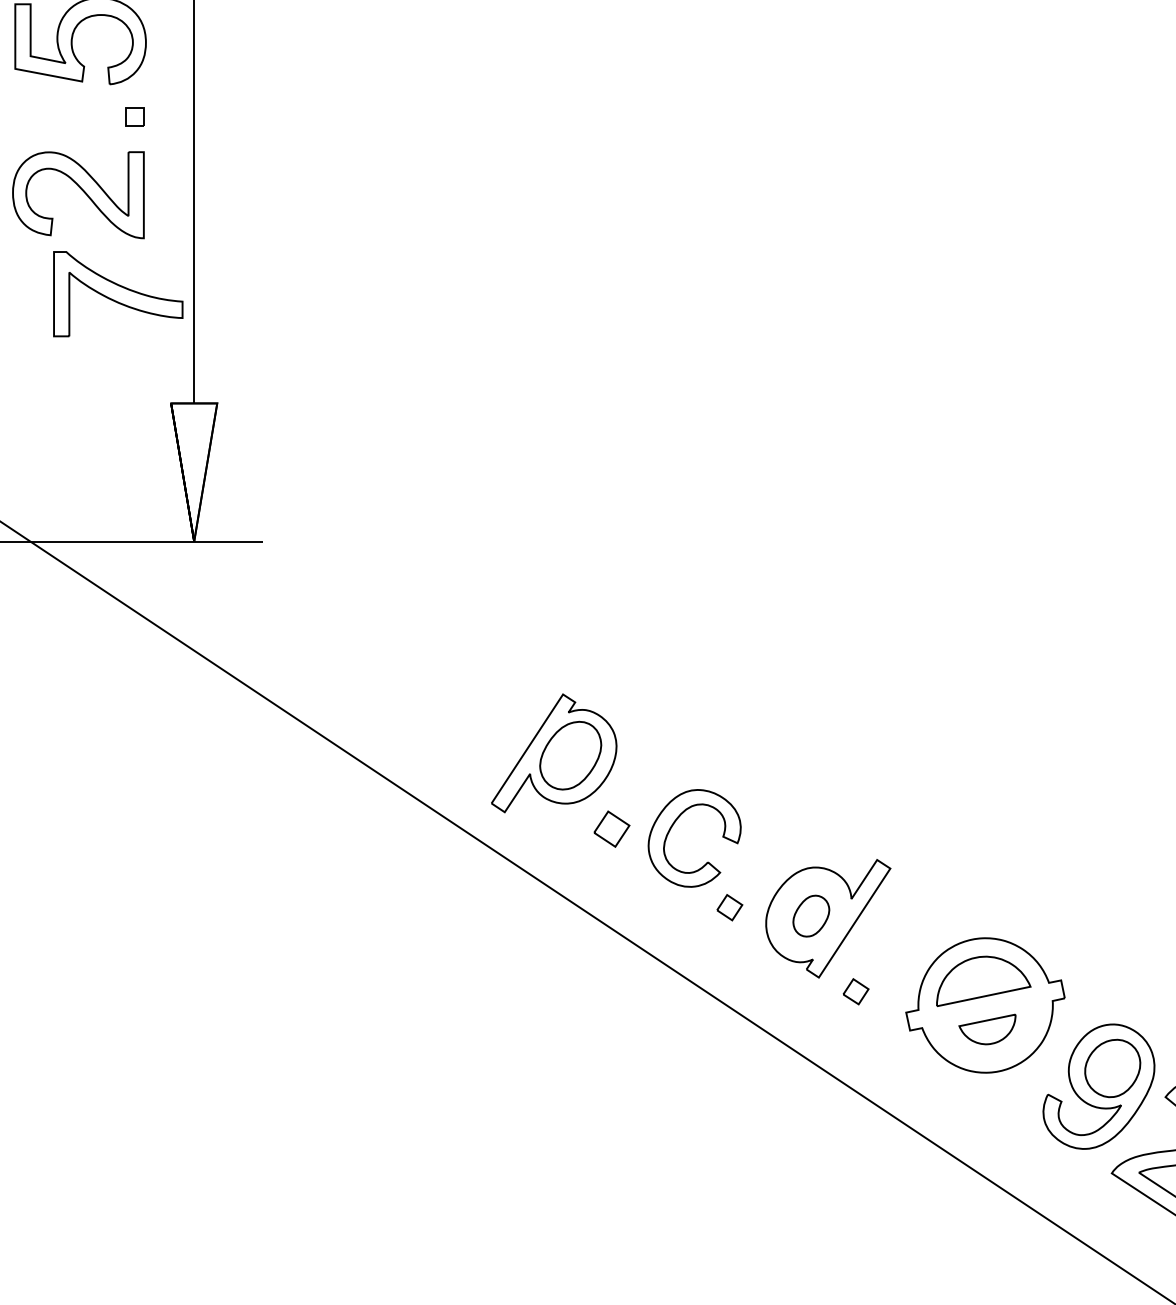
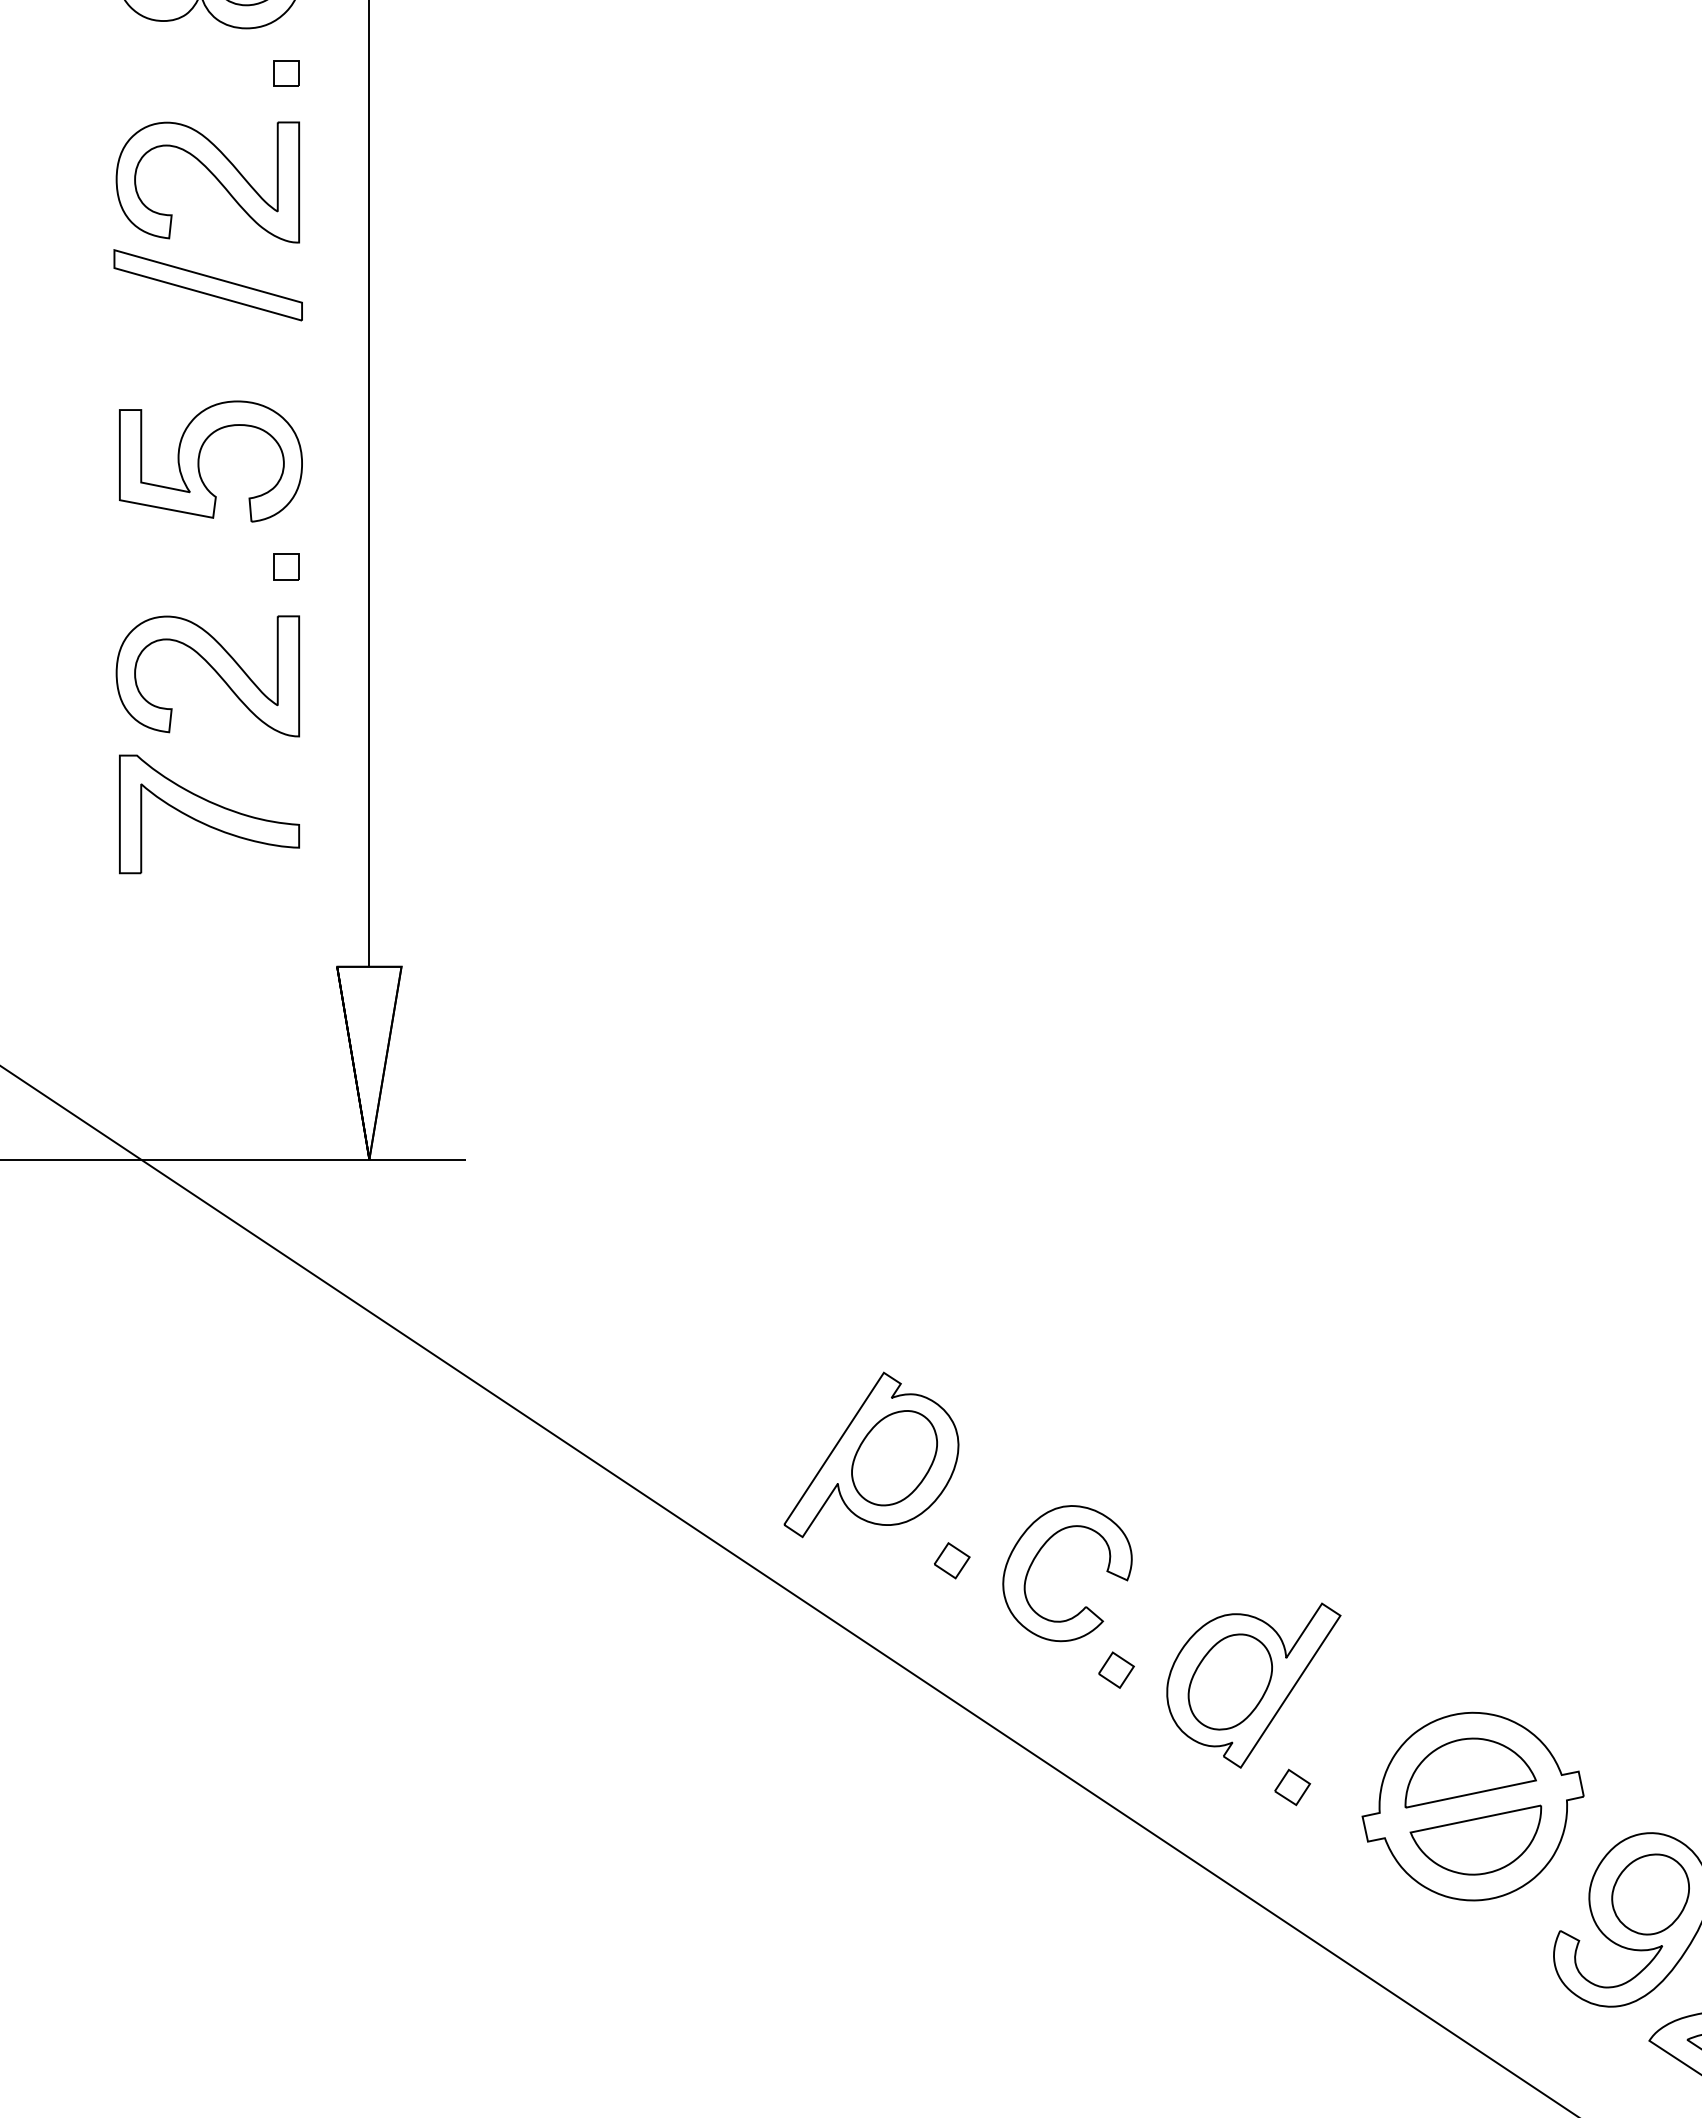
part: (118, 294) -> (209, 814), moved
part: (612, 829) -> (952, 1560), size x0.71
part: (810, 915) -> (1229, 1681), size x1.67
part: (987, 1029) -> (1475, 1839), size x1.67

